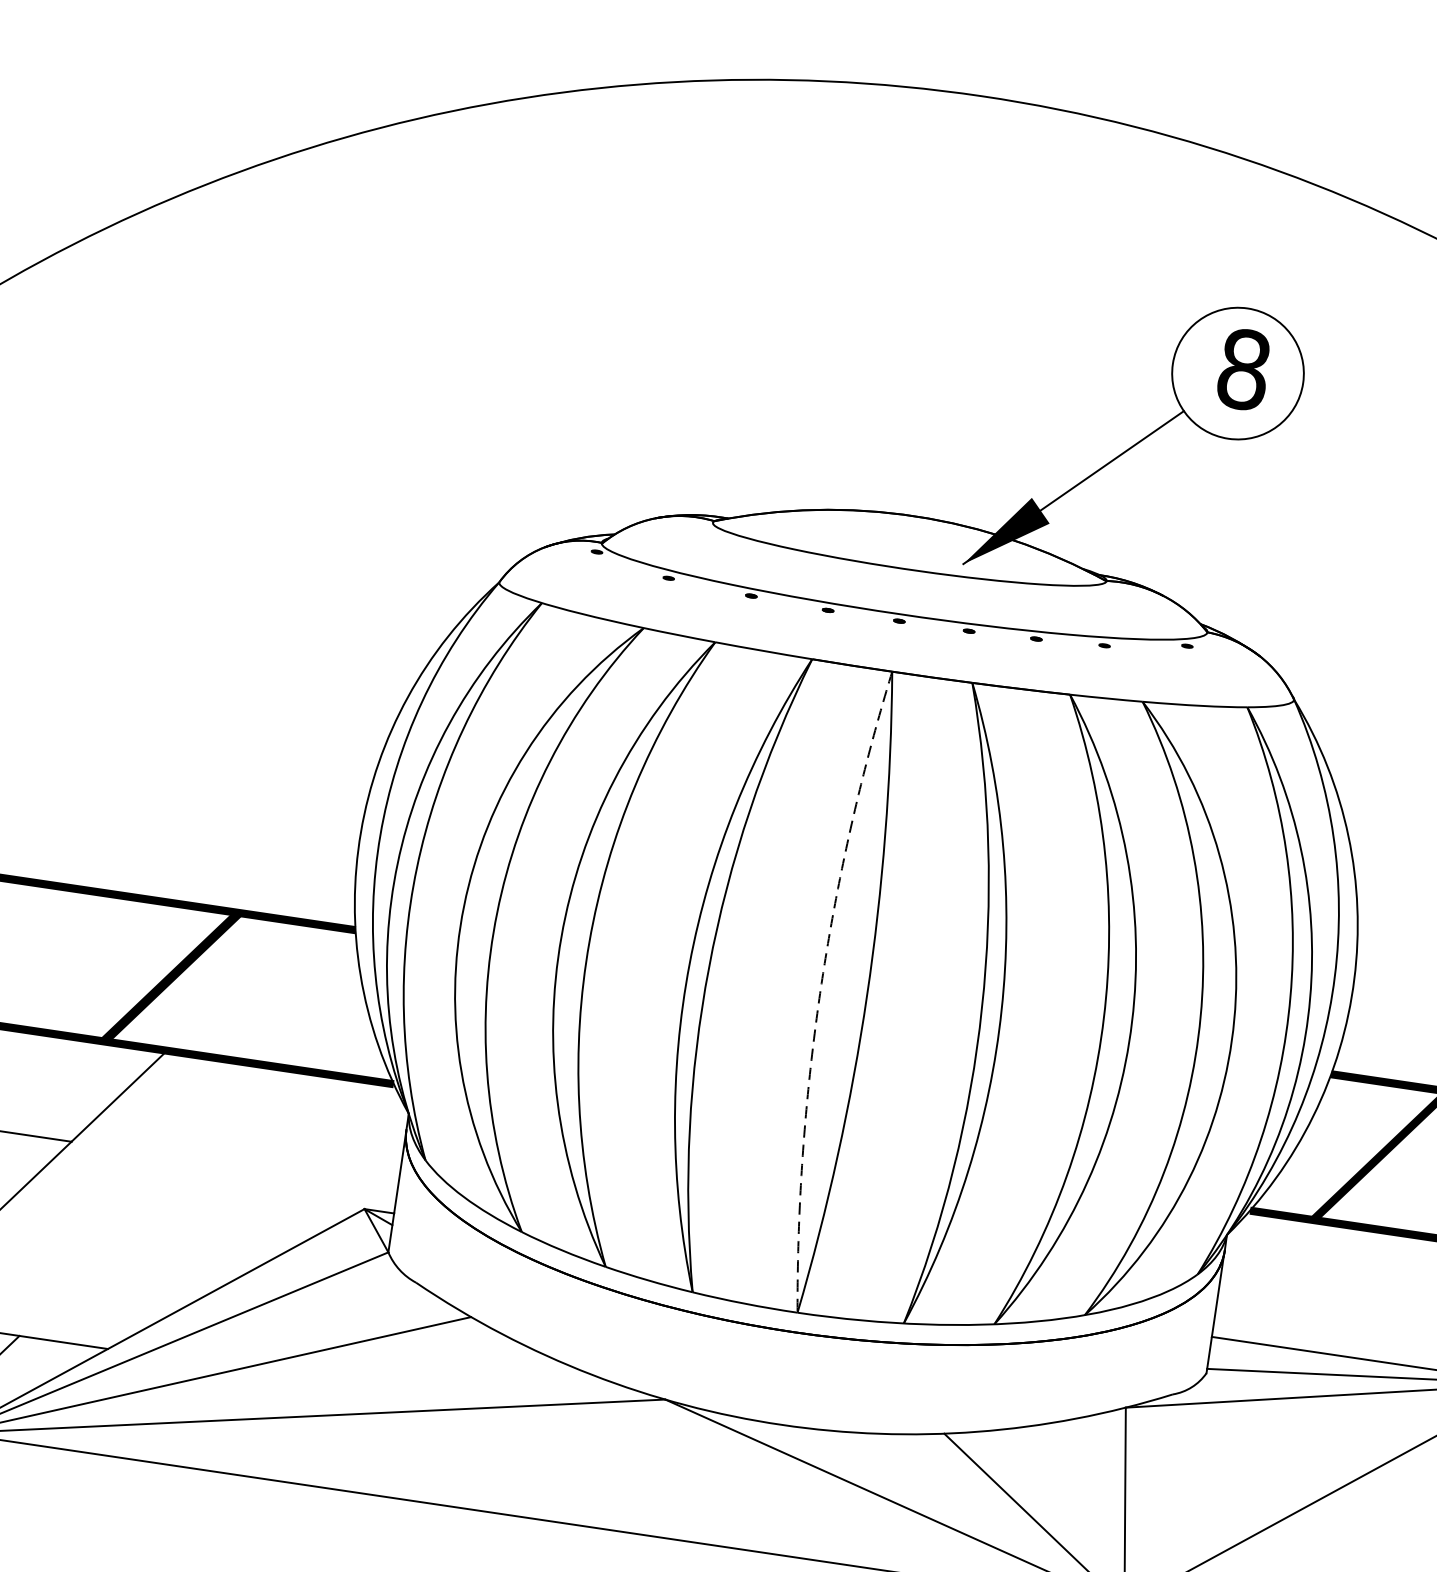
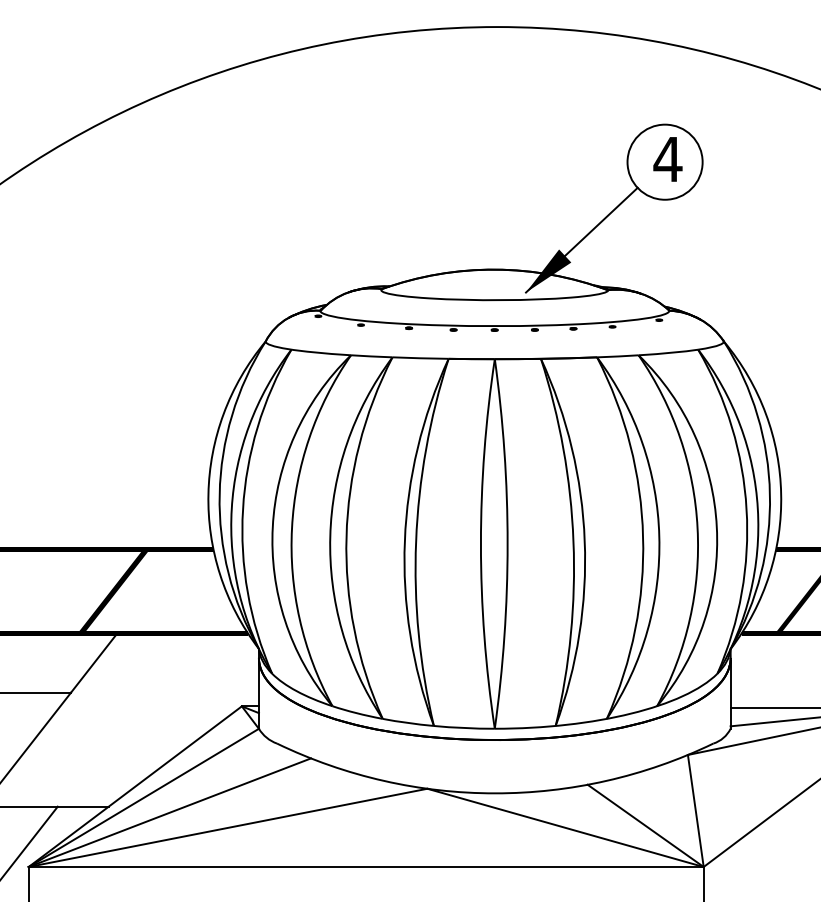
text: (1242, 369) -> (667, 159), 8 -> 4
arc: (820, 987) -> (480, 543), dashed -> solid

